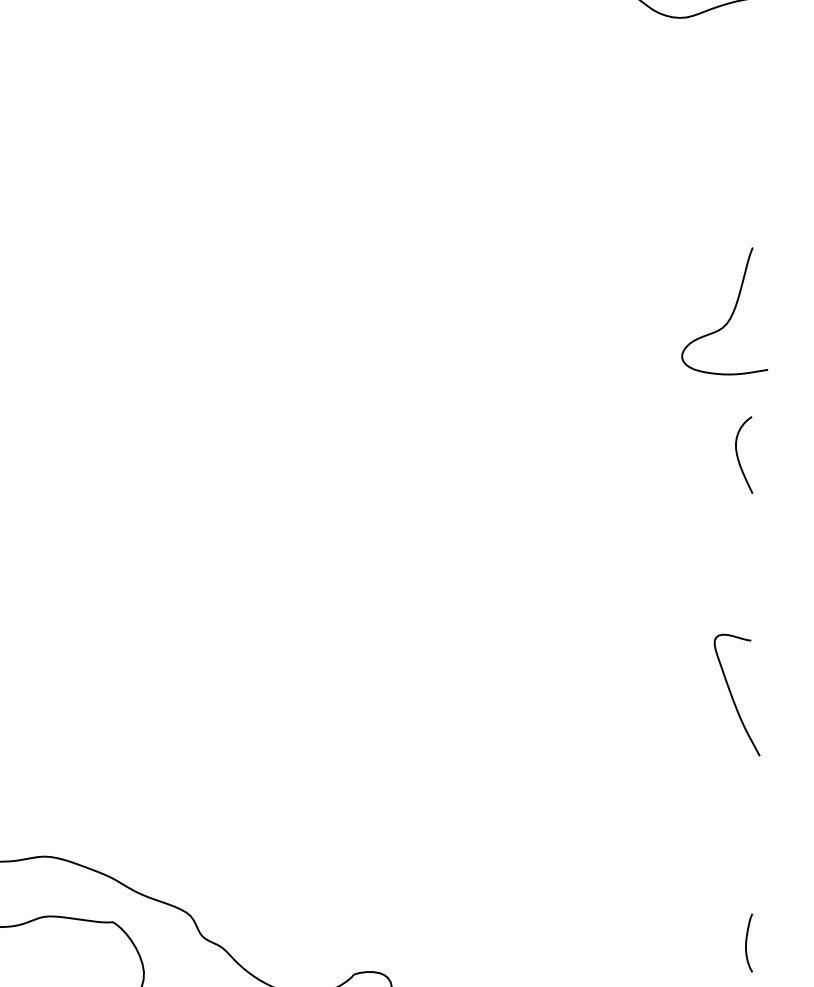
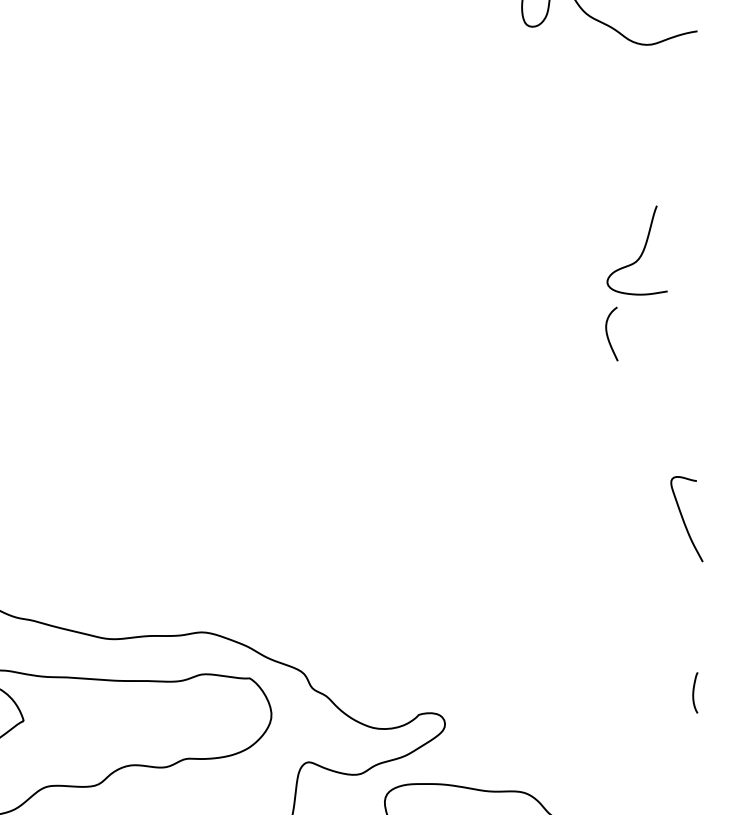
curve: (730, 314) -> (641, 252), moved
curve: (739, 457) -> (608, 335), moved

